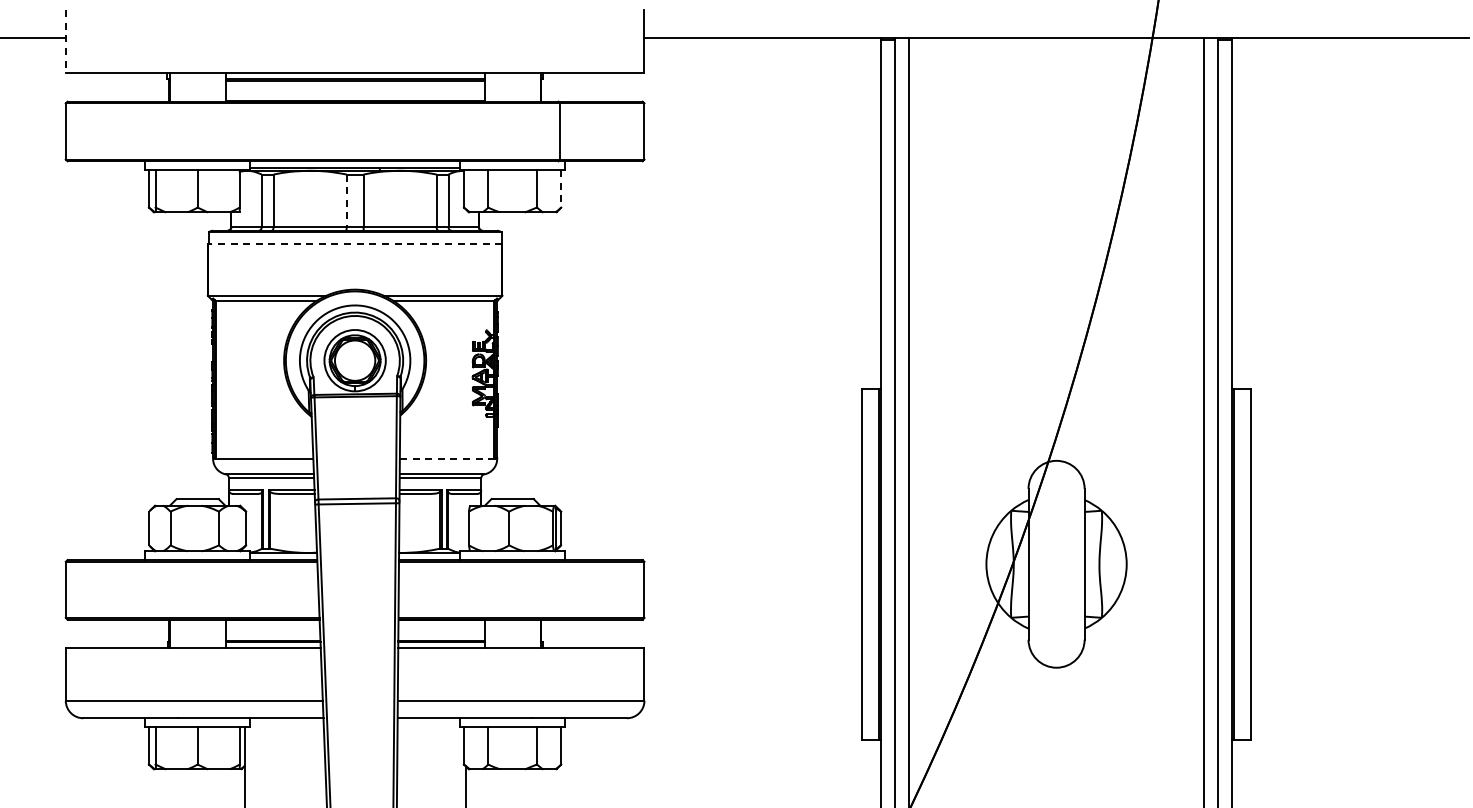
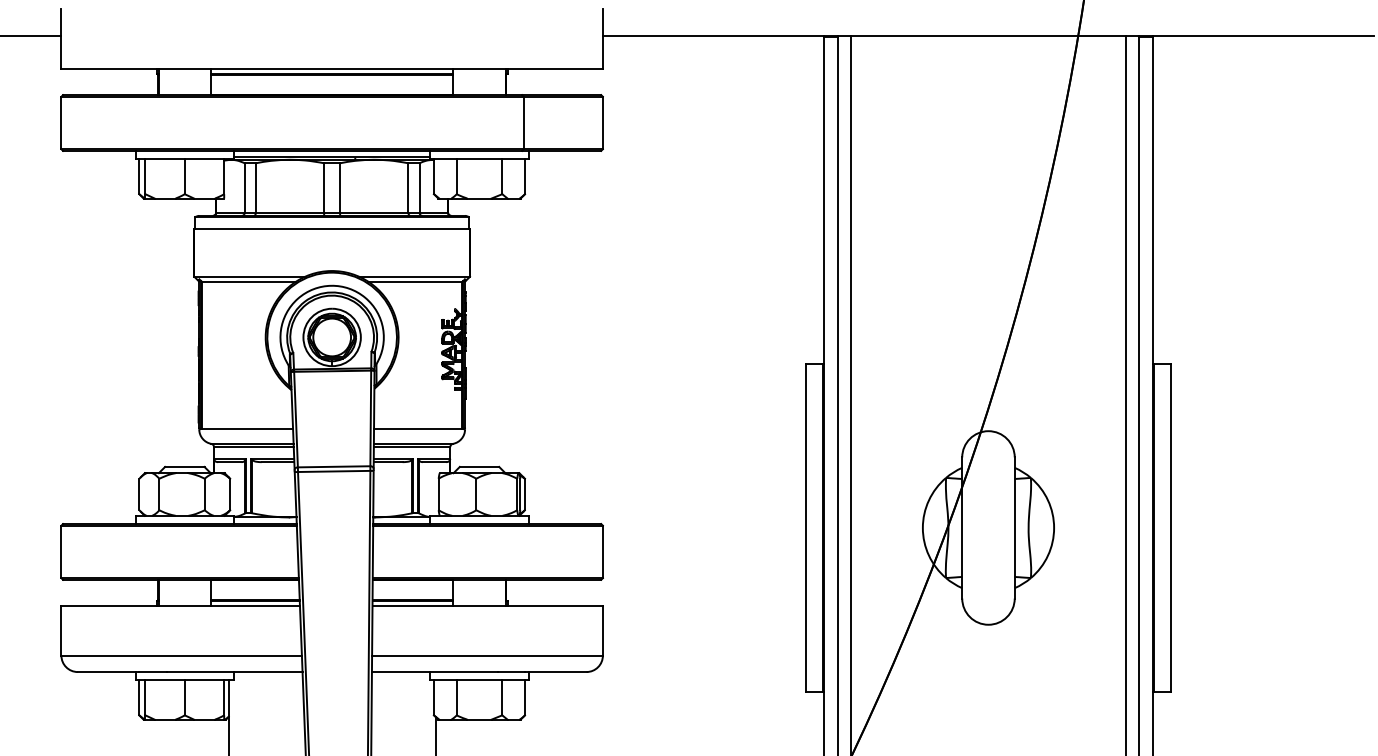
line: (65, 41) -> (61, 38), dashed -> solid
line: (561, 188) -> (525, 176), dashed -> solid
line: (346, 201) -> (324, 188), dashed -> solid
line: (354, 244) -> (331, 228), dashed -> solid
line: (447, 458) -> (418, 428), dashed -> solid

